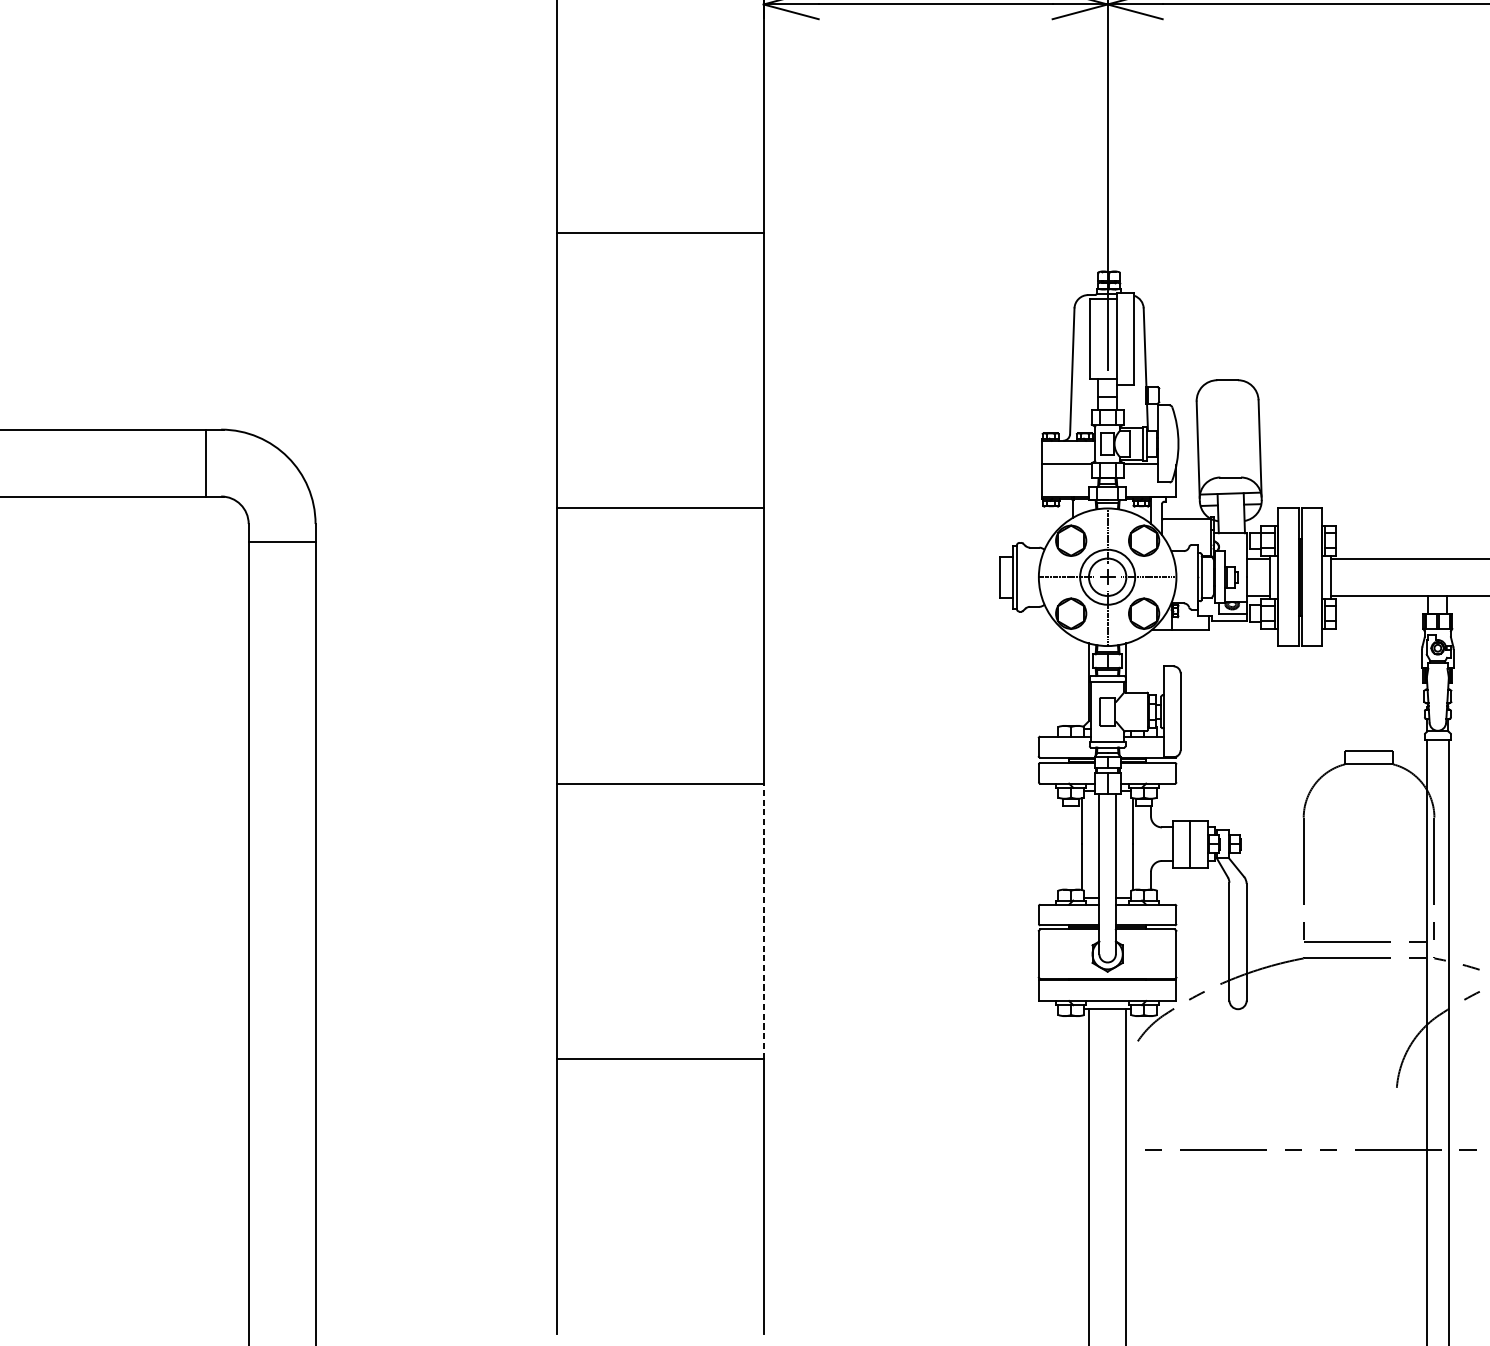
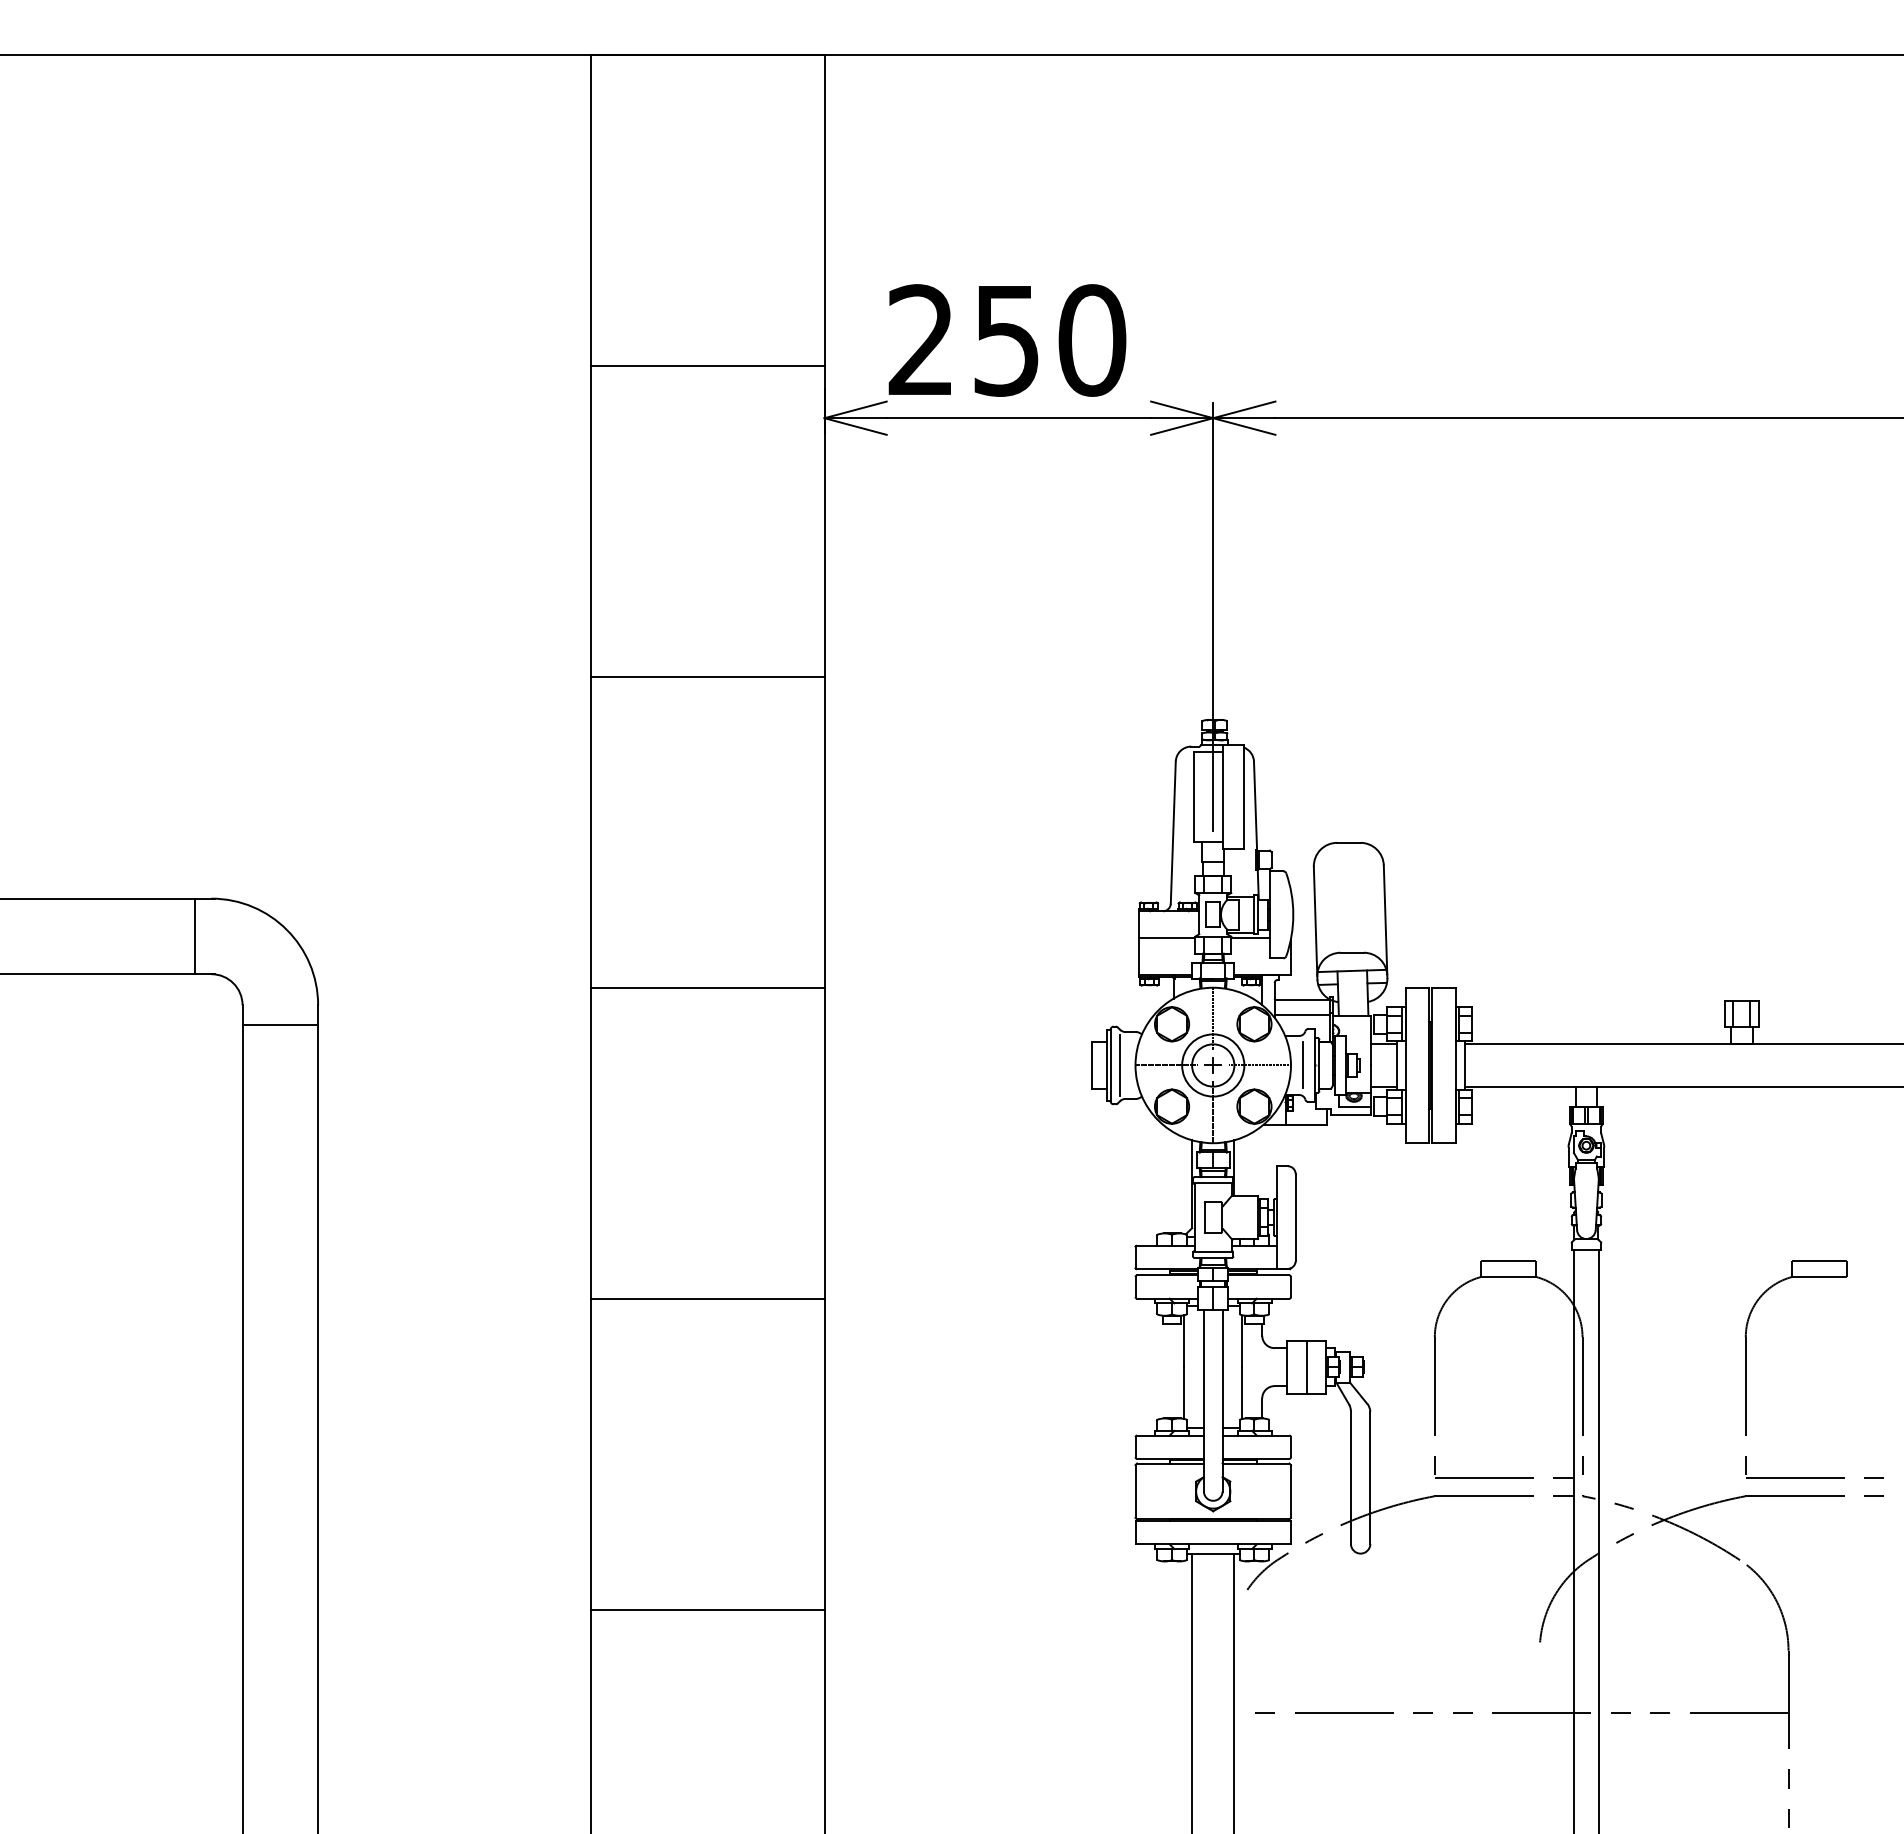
line: (1185, 533) -> (1301, 1015), added
line: (1025, 577) -> (1120, 1065), added
line: (1186, 577) -> (1302, 1065), added
line: (763, 920) -> (824, 1453), dashed -> solid

